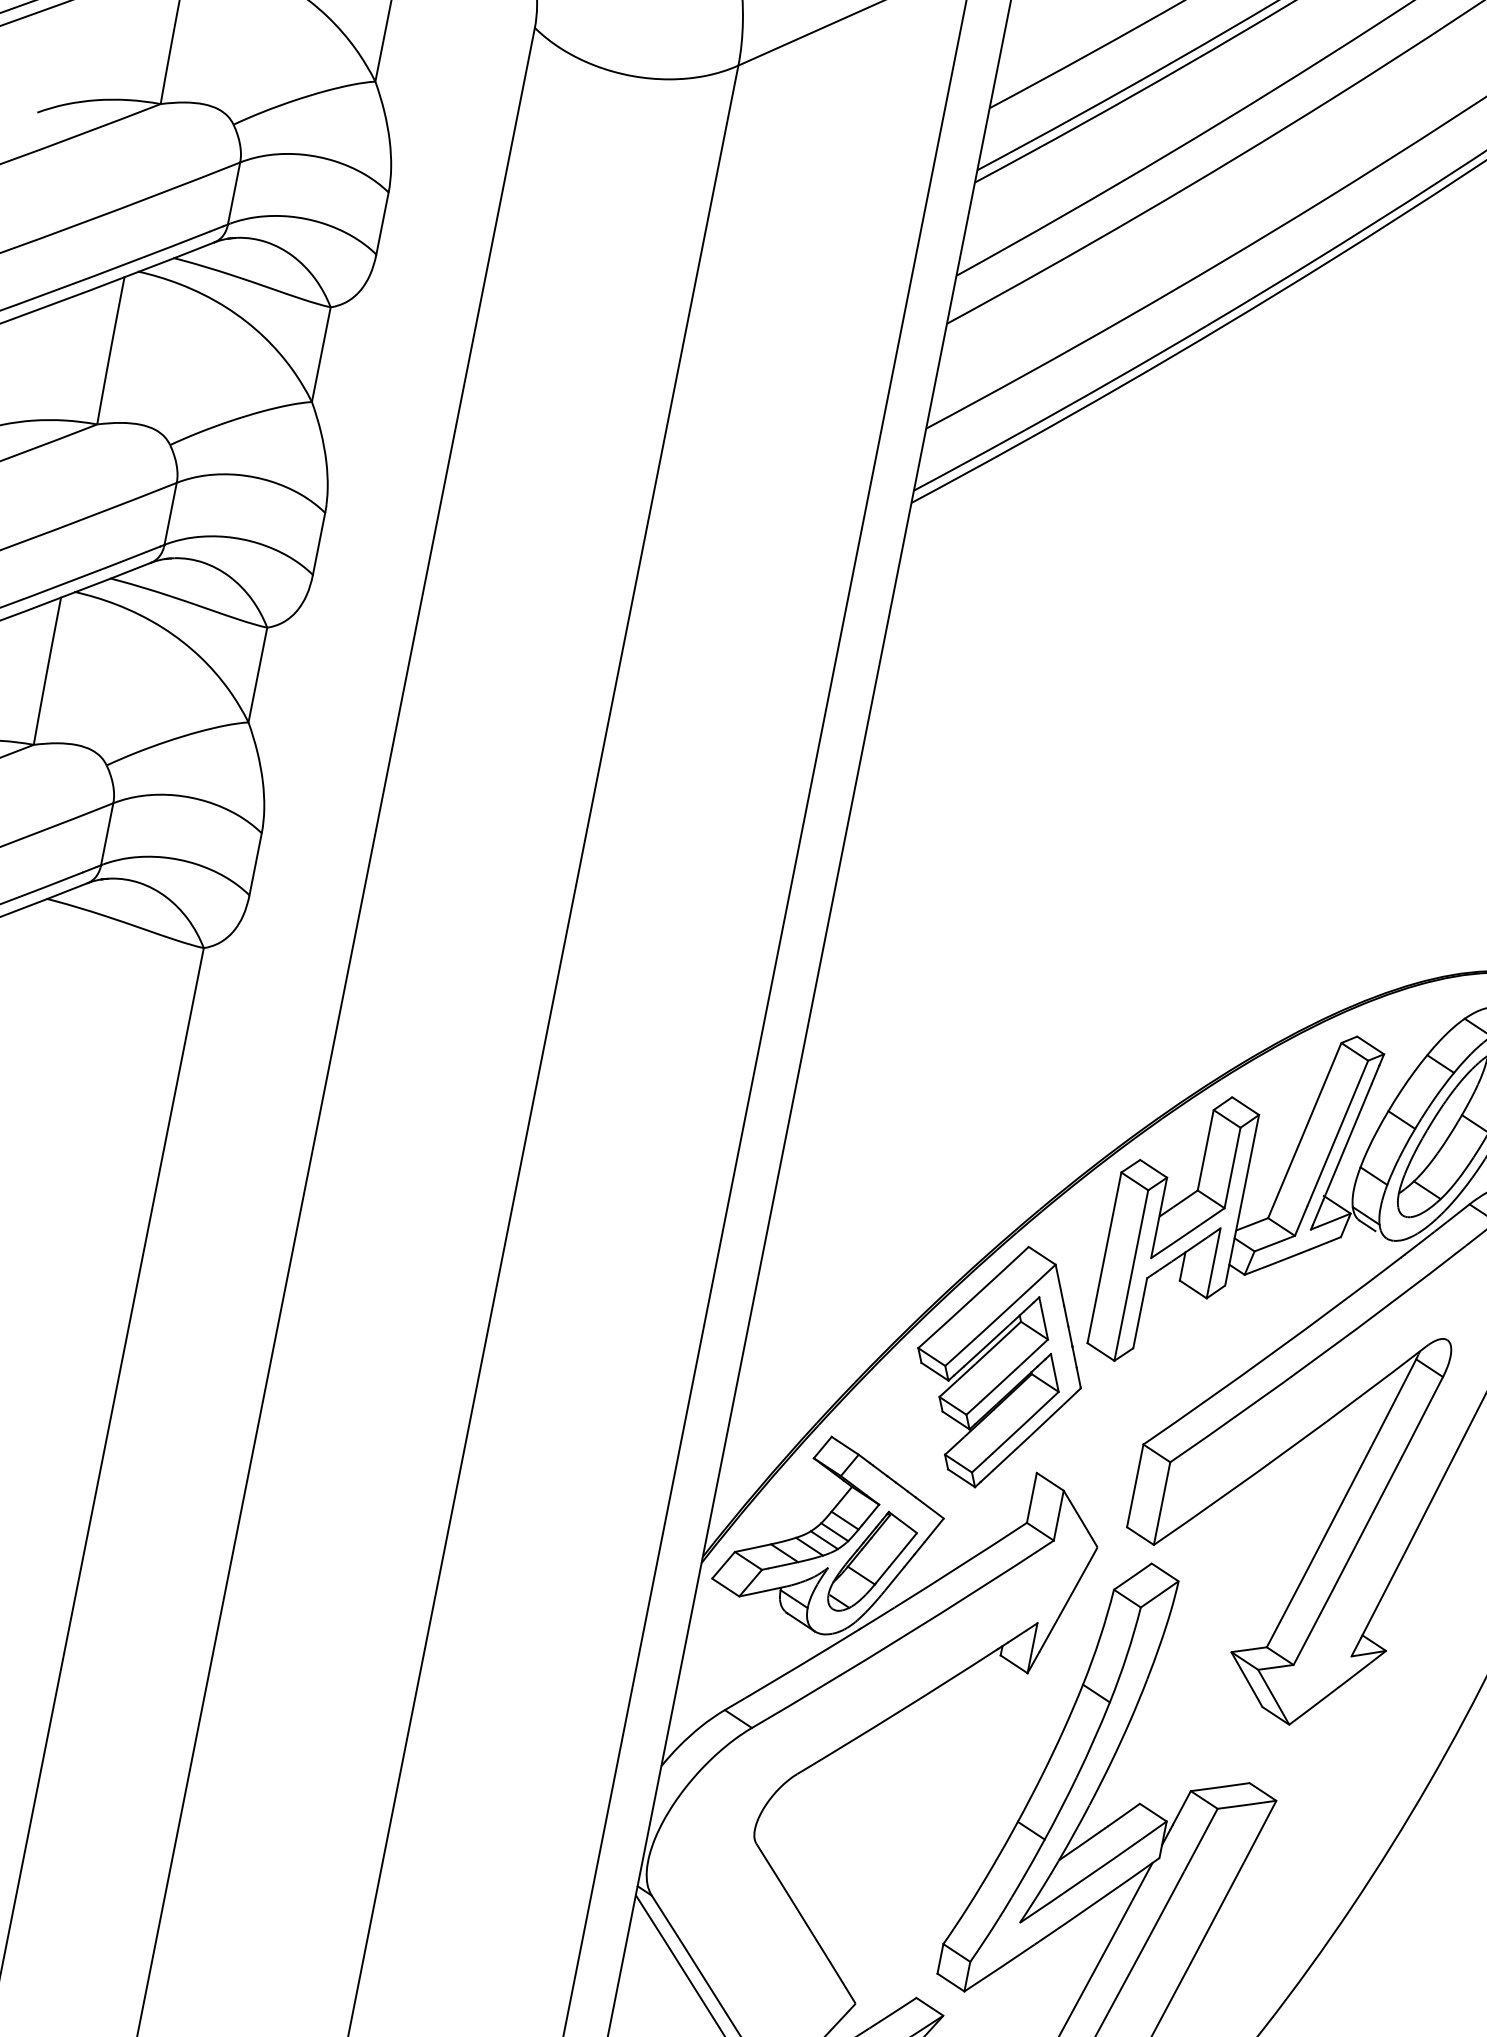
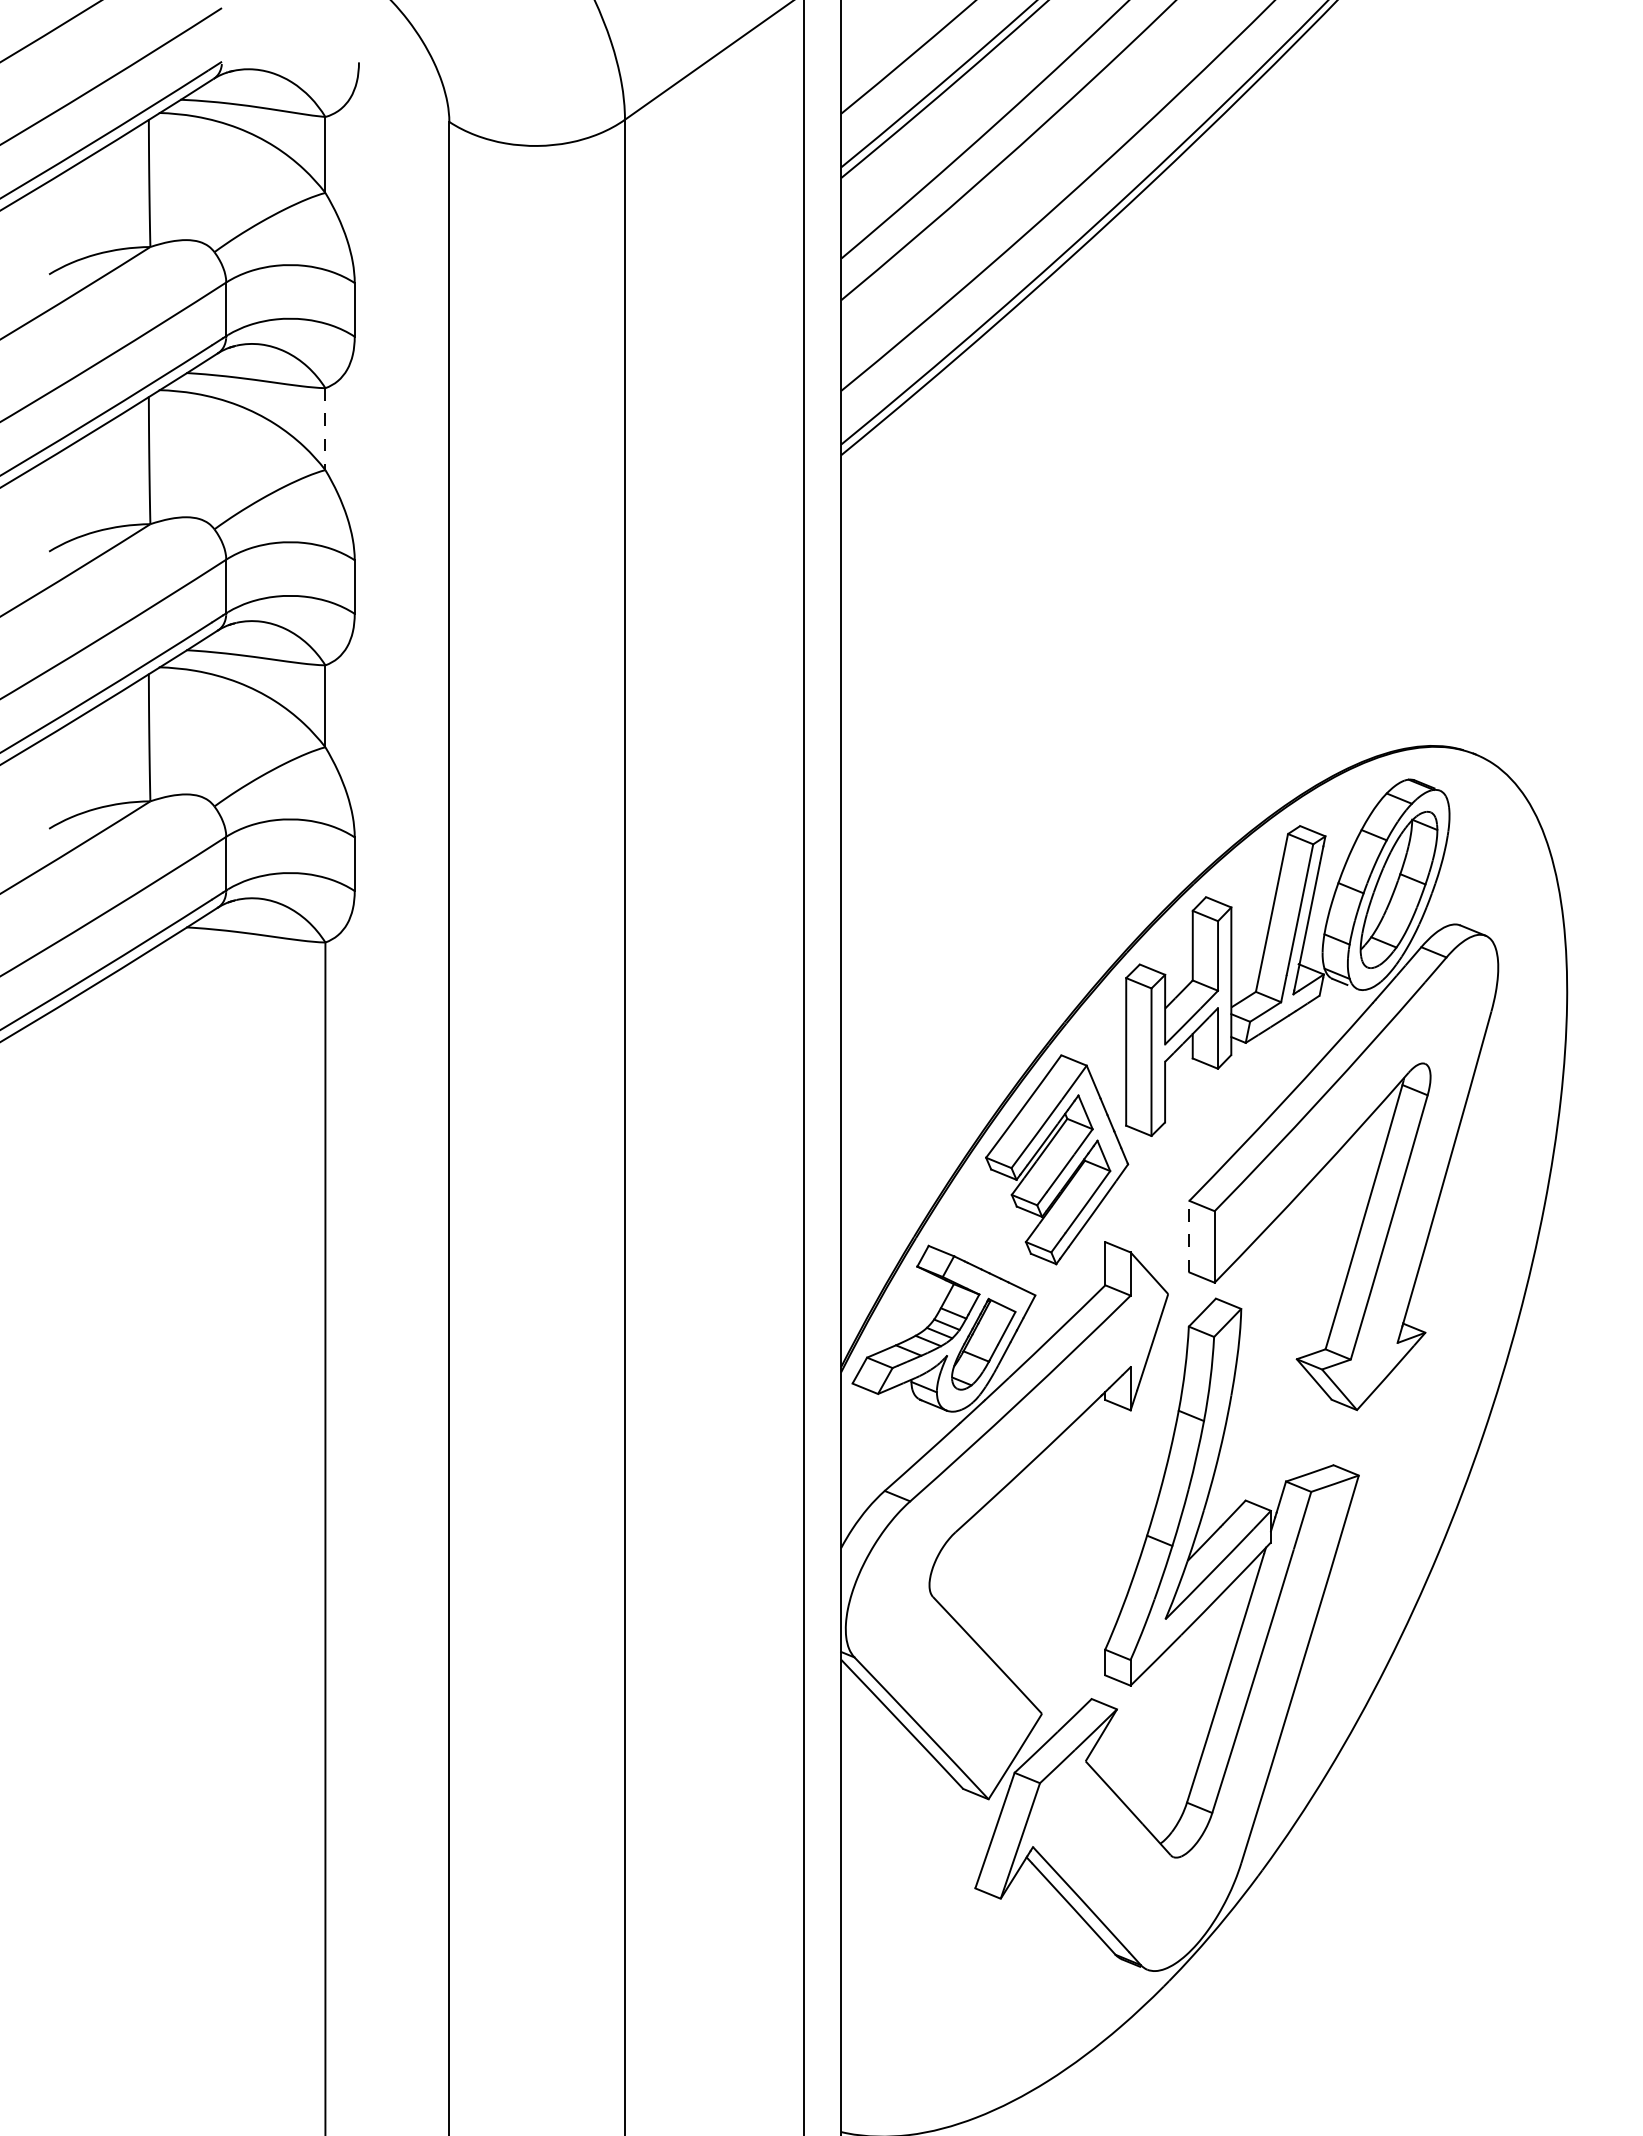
line: (321, 355) -> (325, 429), solid -> dashed
line: (1135, 1485) -> (1189, 1236), solid -> dashed

